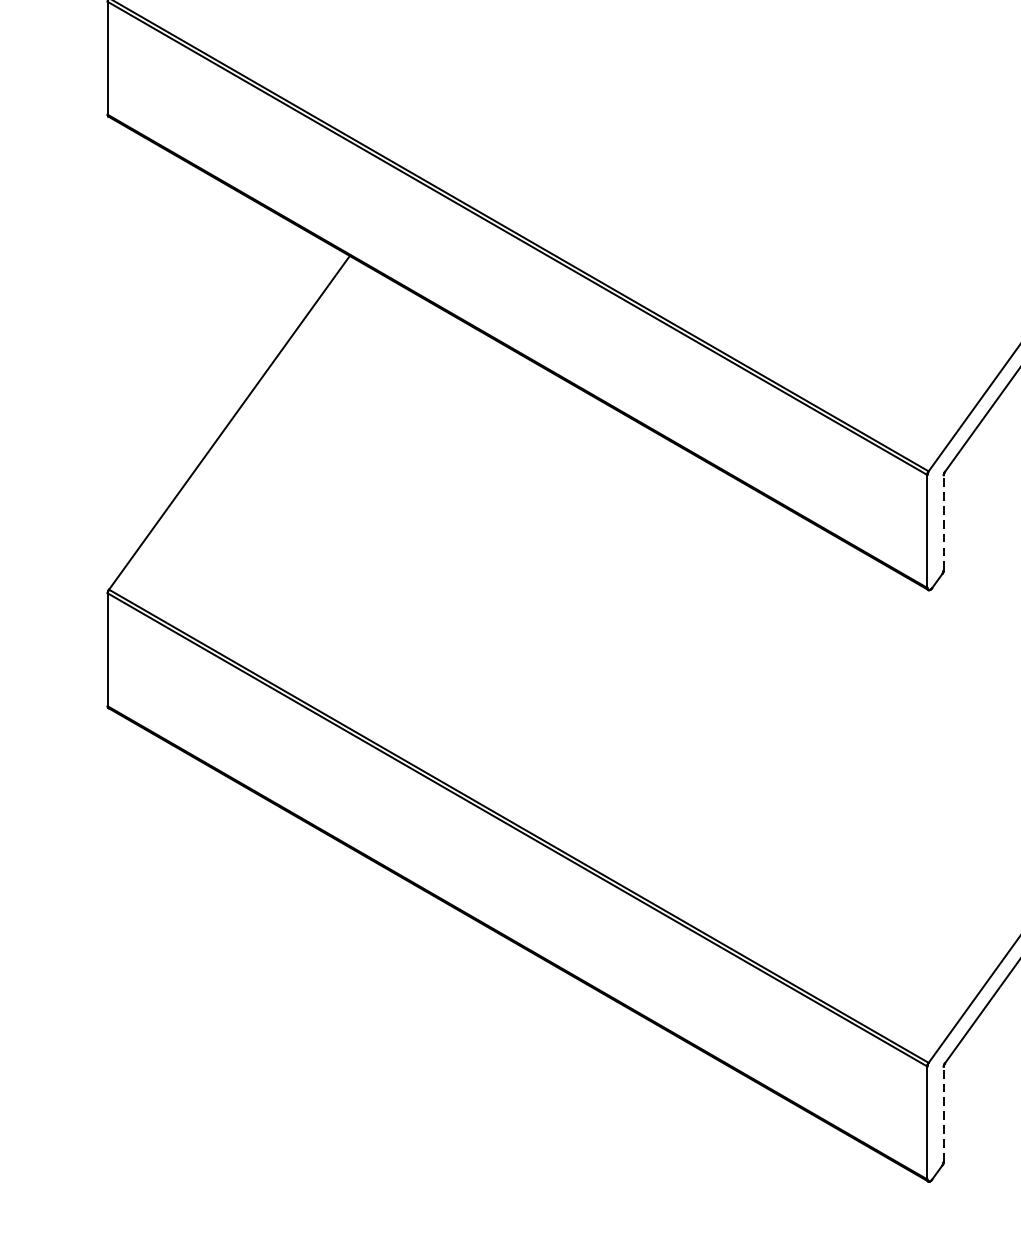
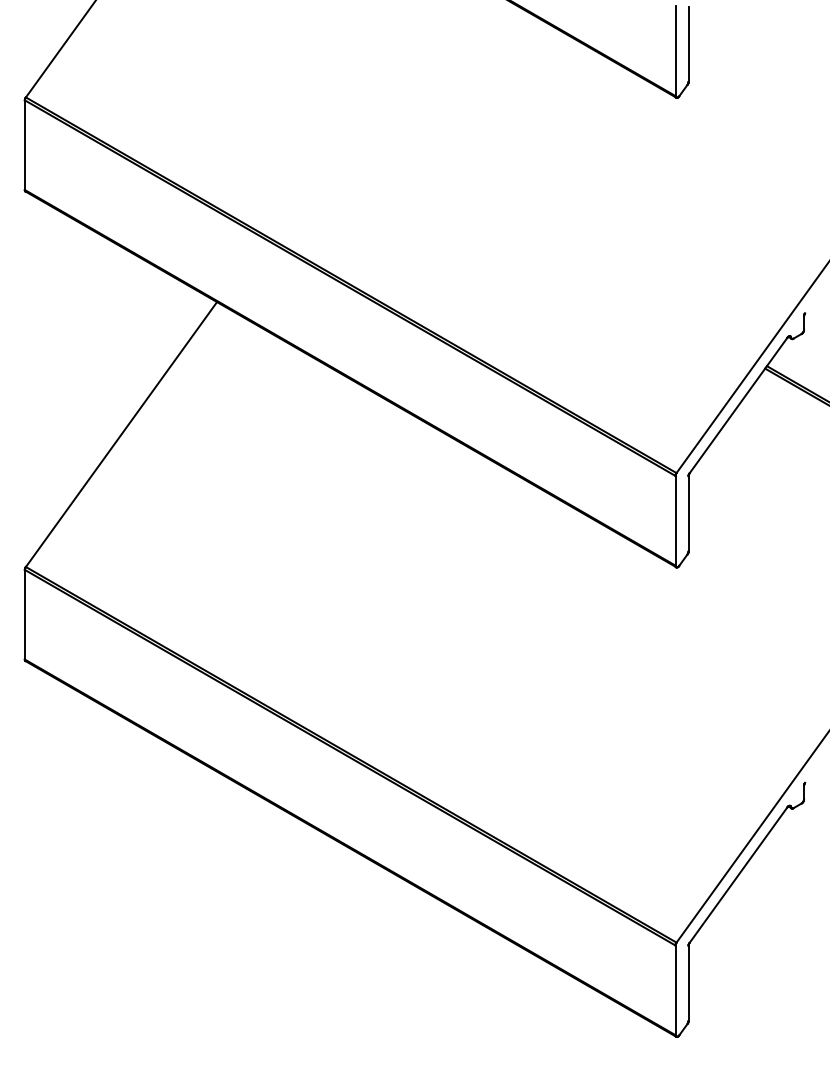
line: (943, 522) -> (688, 513), dashed -> solid
line: (943, 1114) -> (688, 983), dashed -> solid

